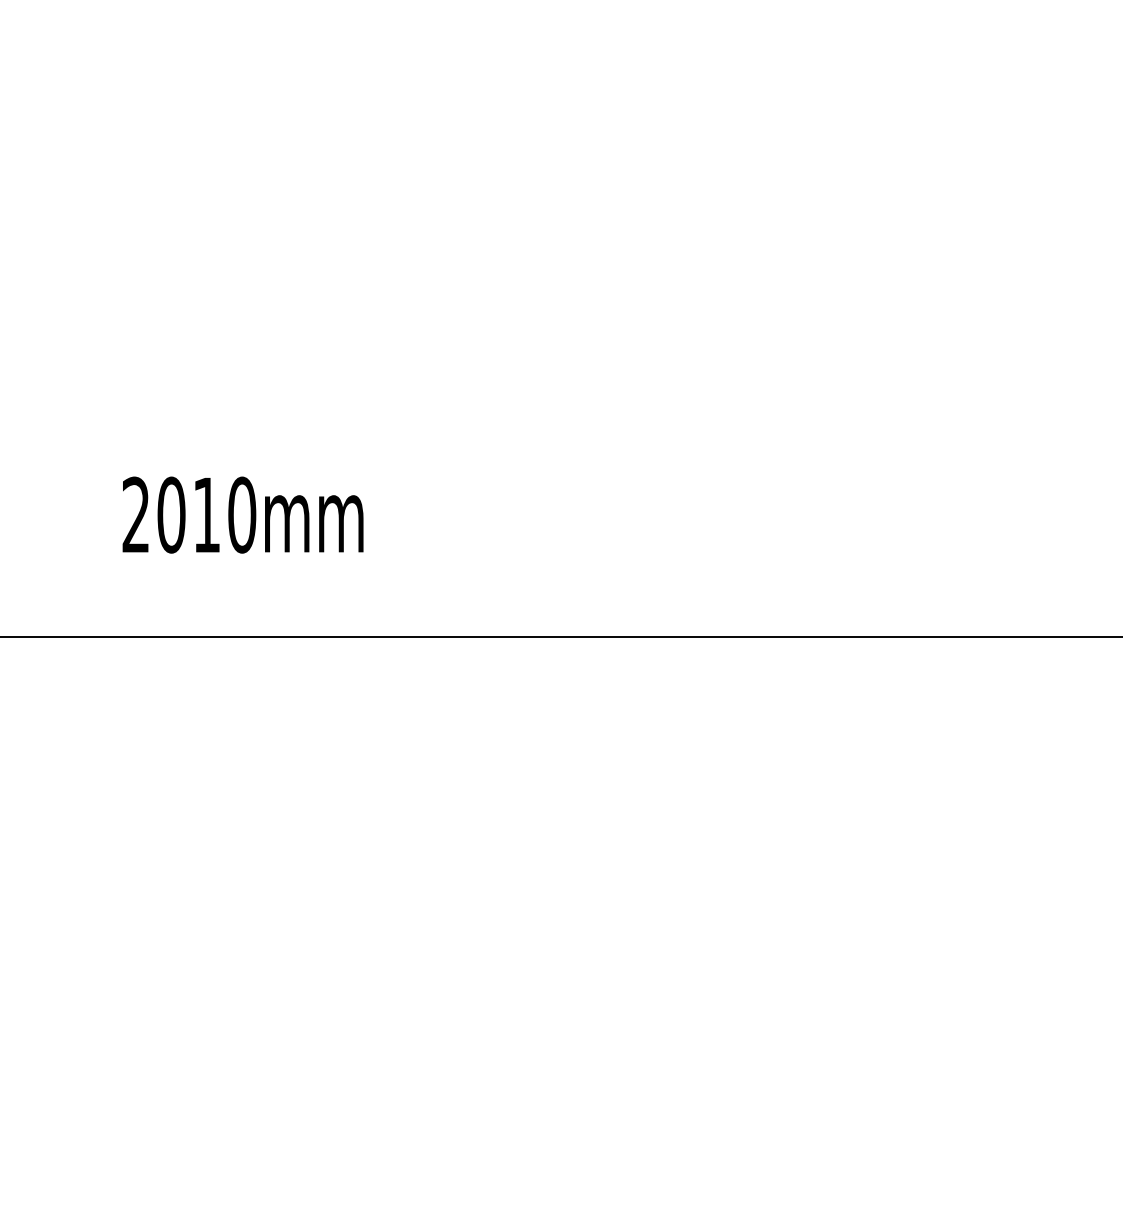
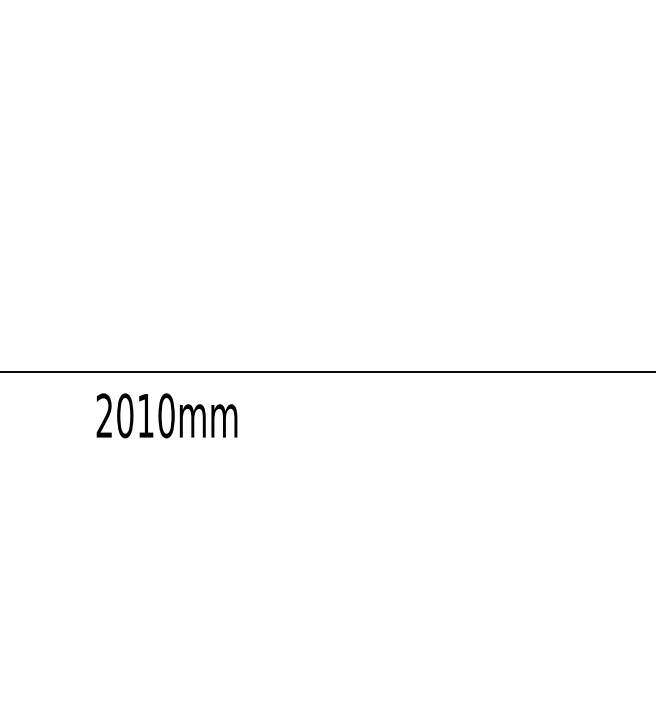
text: (242, 514) -> (166, 415), moved

